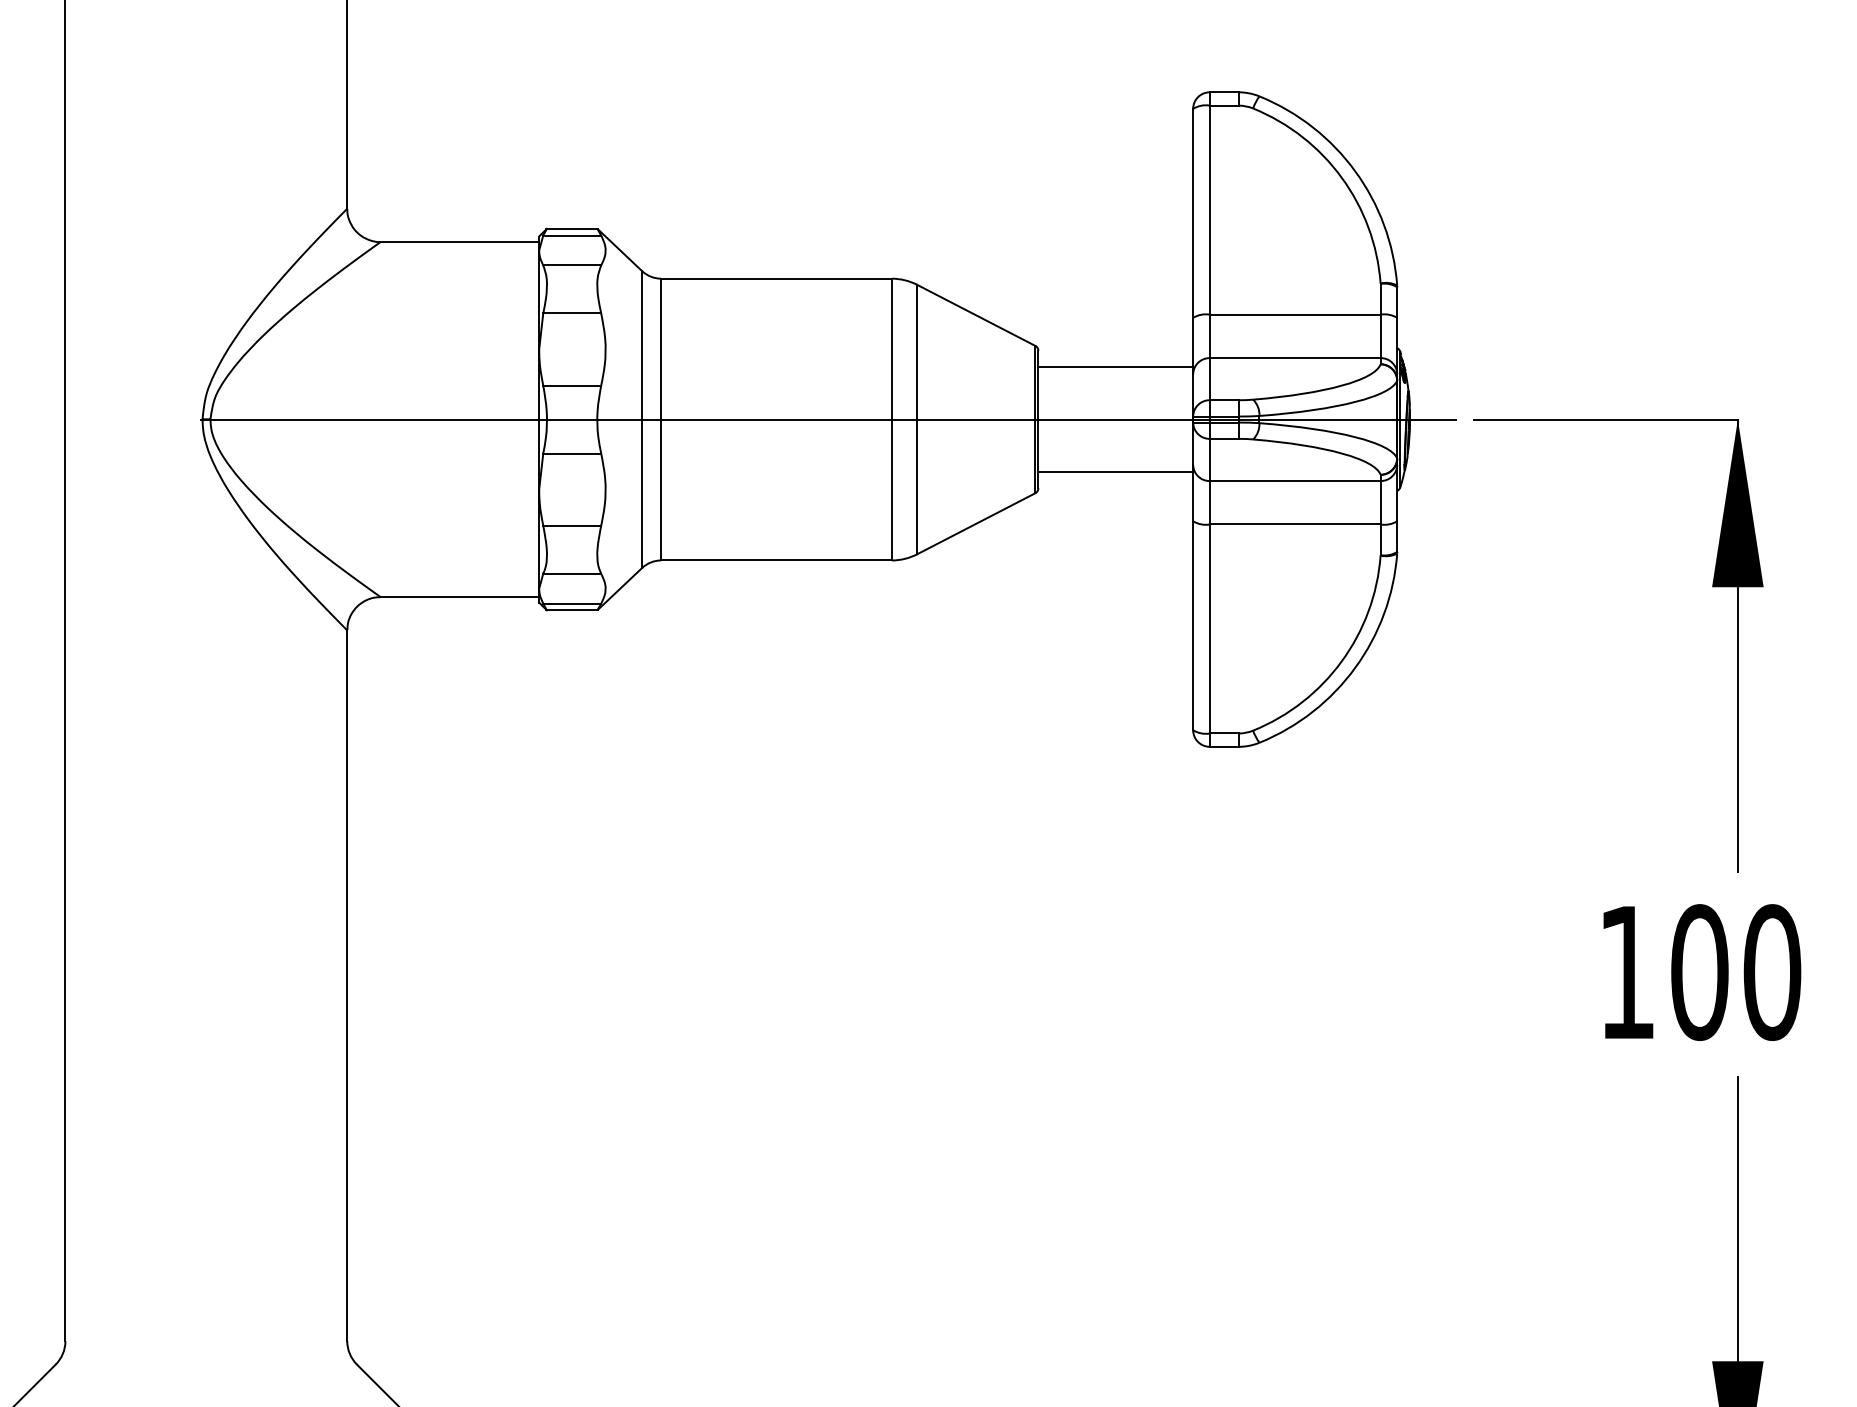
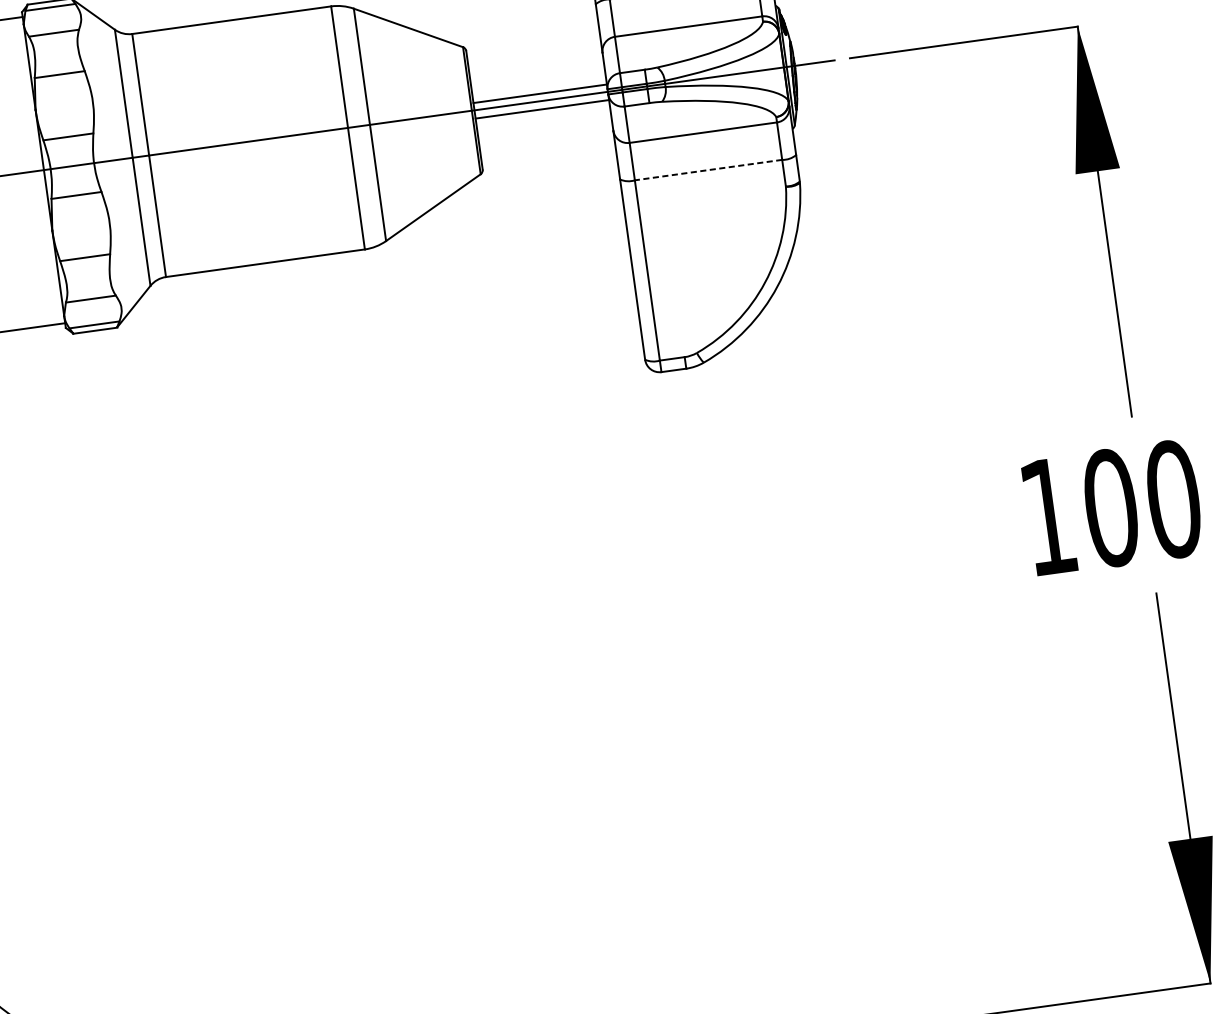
line: (1115, 367) -> (540, 94), moved
line: (1115, 472) -> (542, 109), moved
line: (1294, 524) -> (707, 170), solid -> dashed

